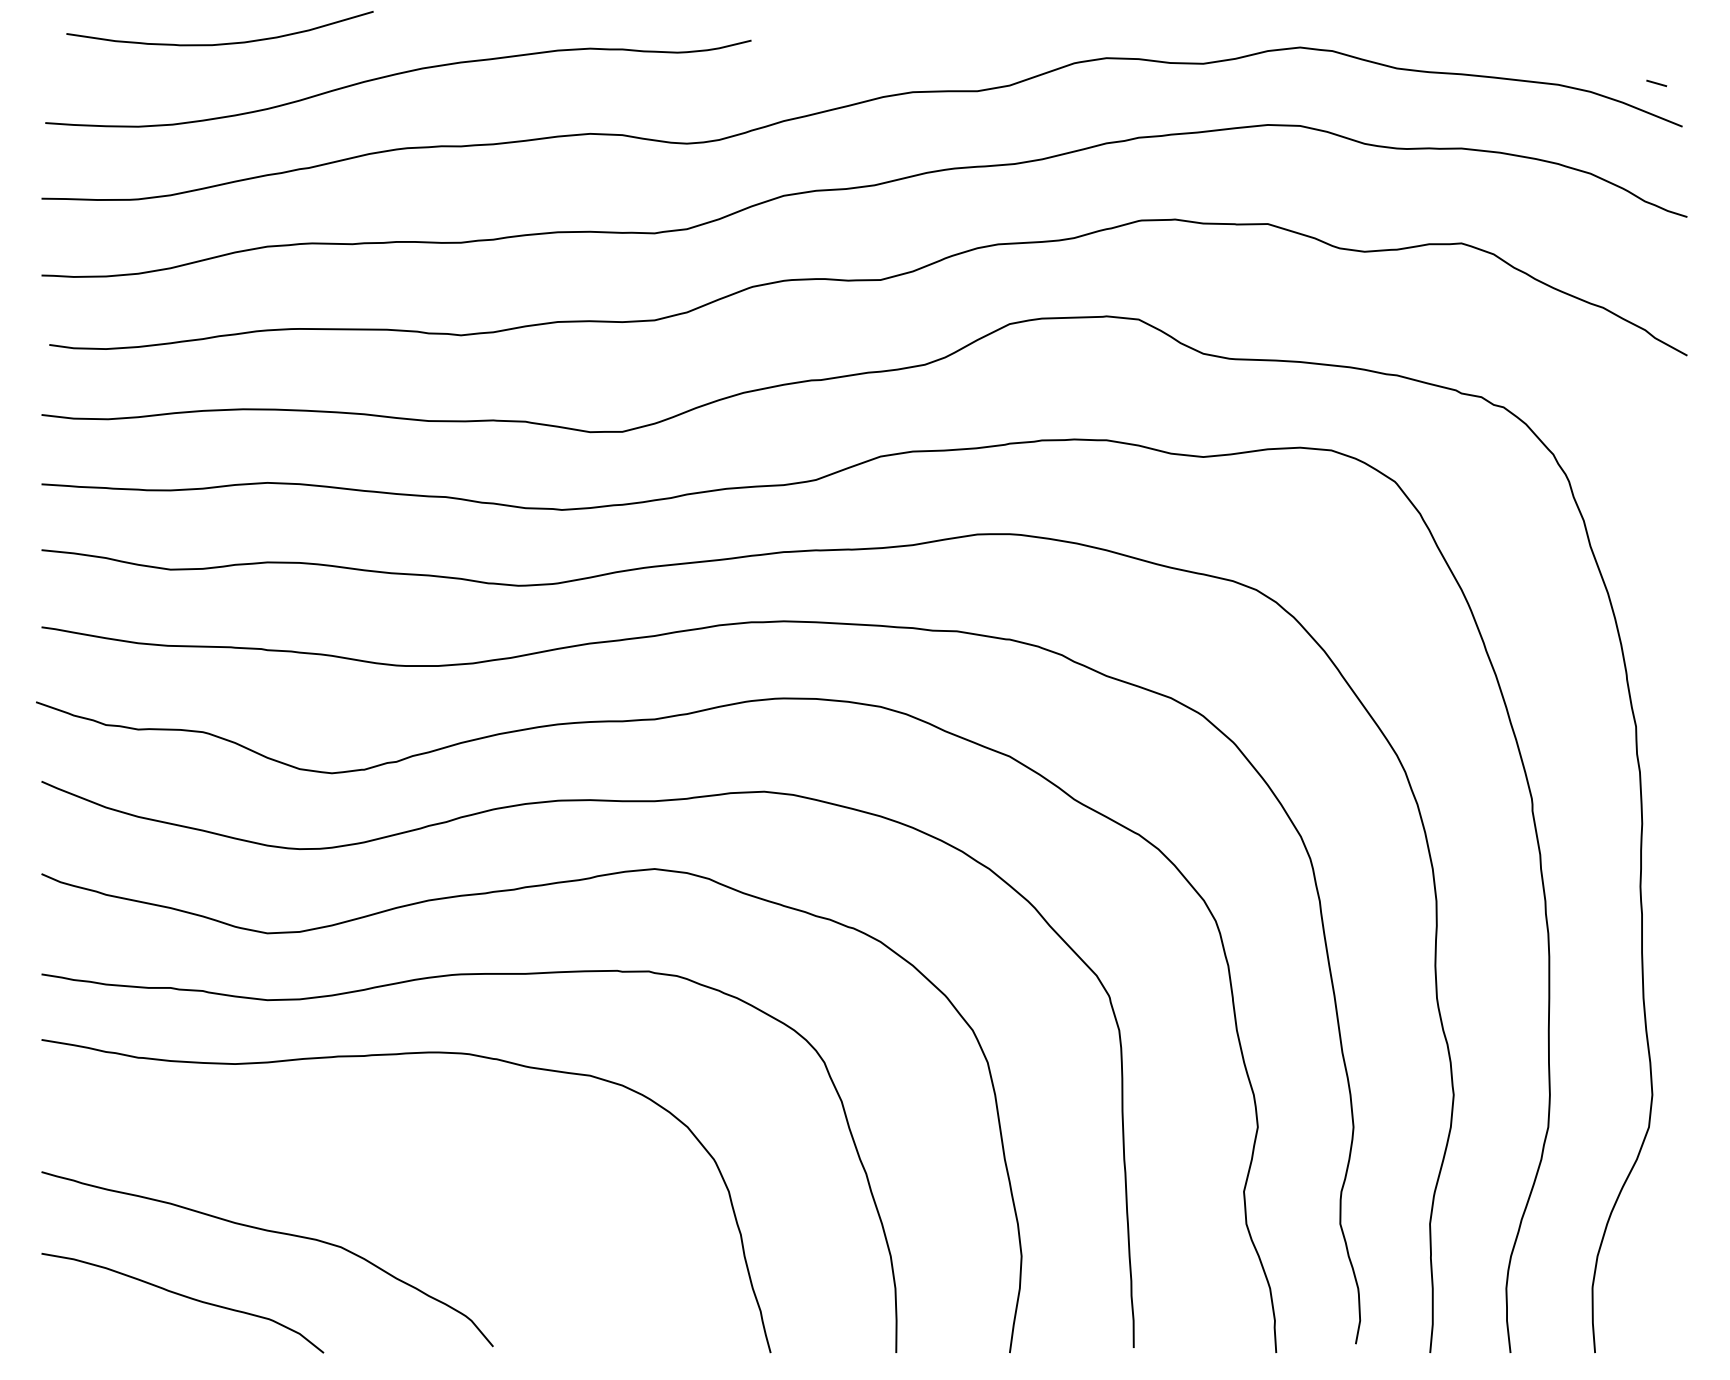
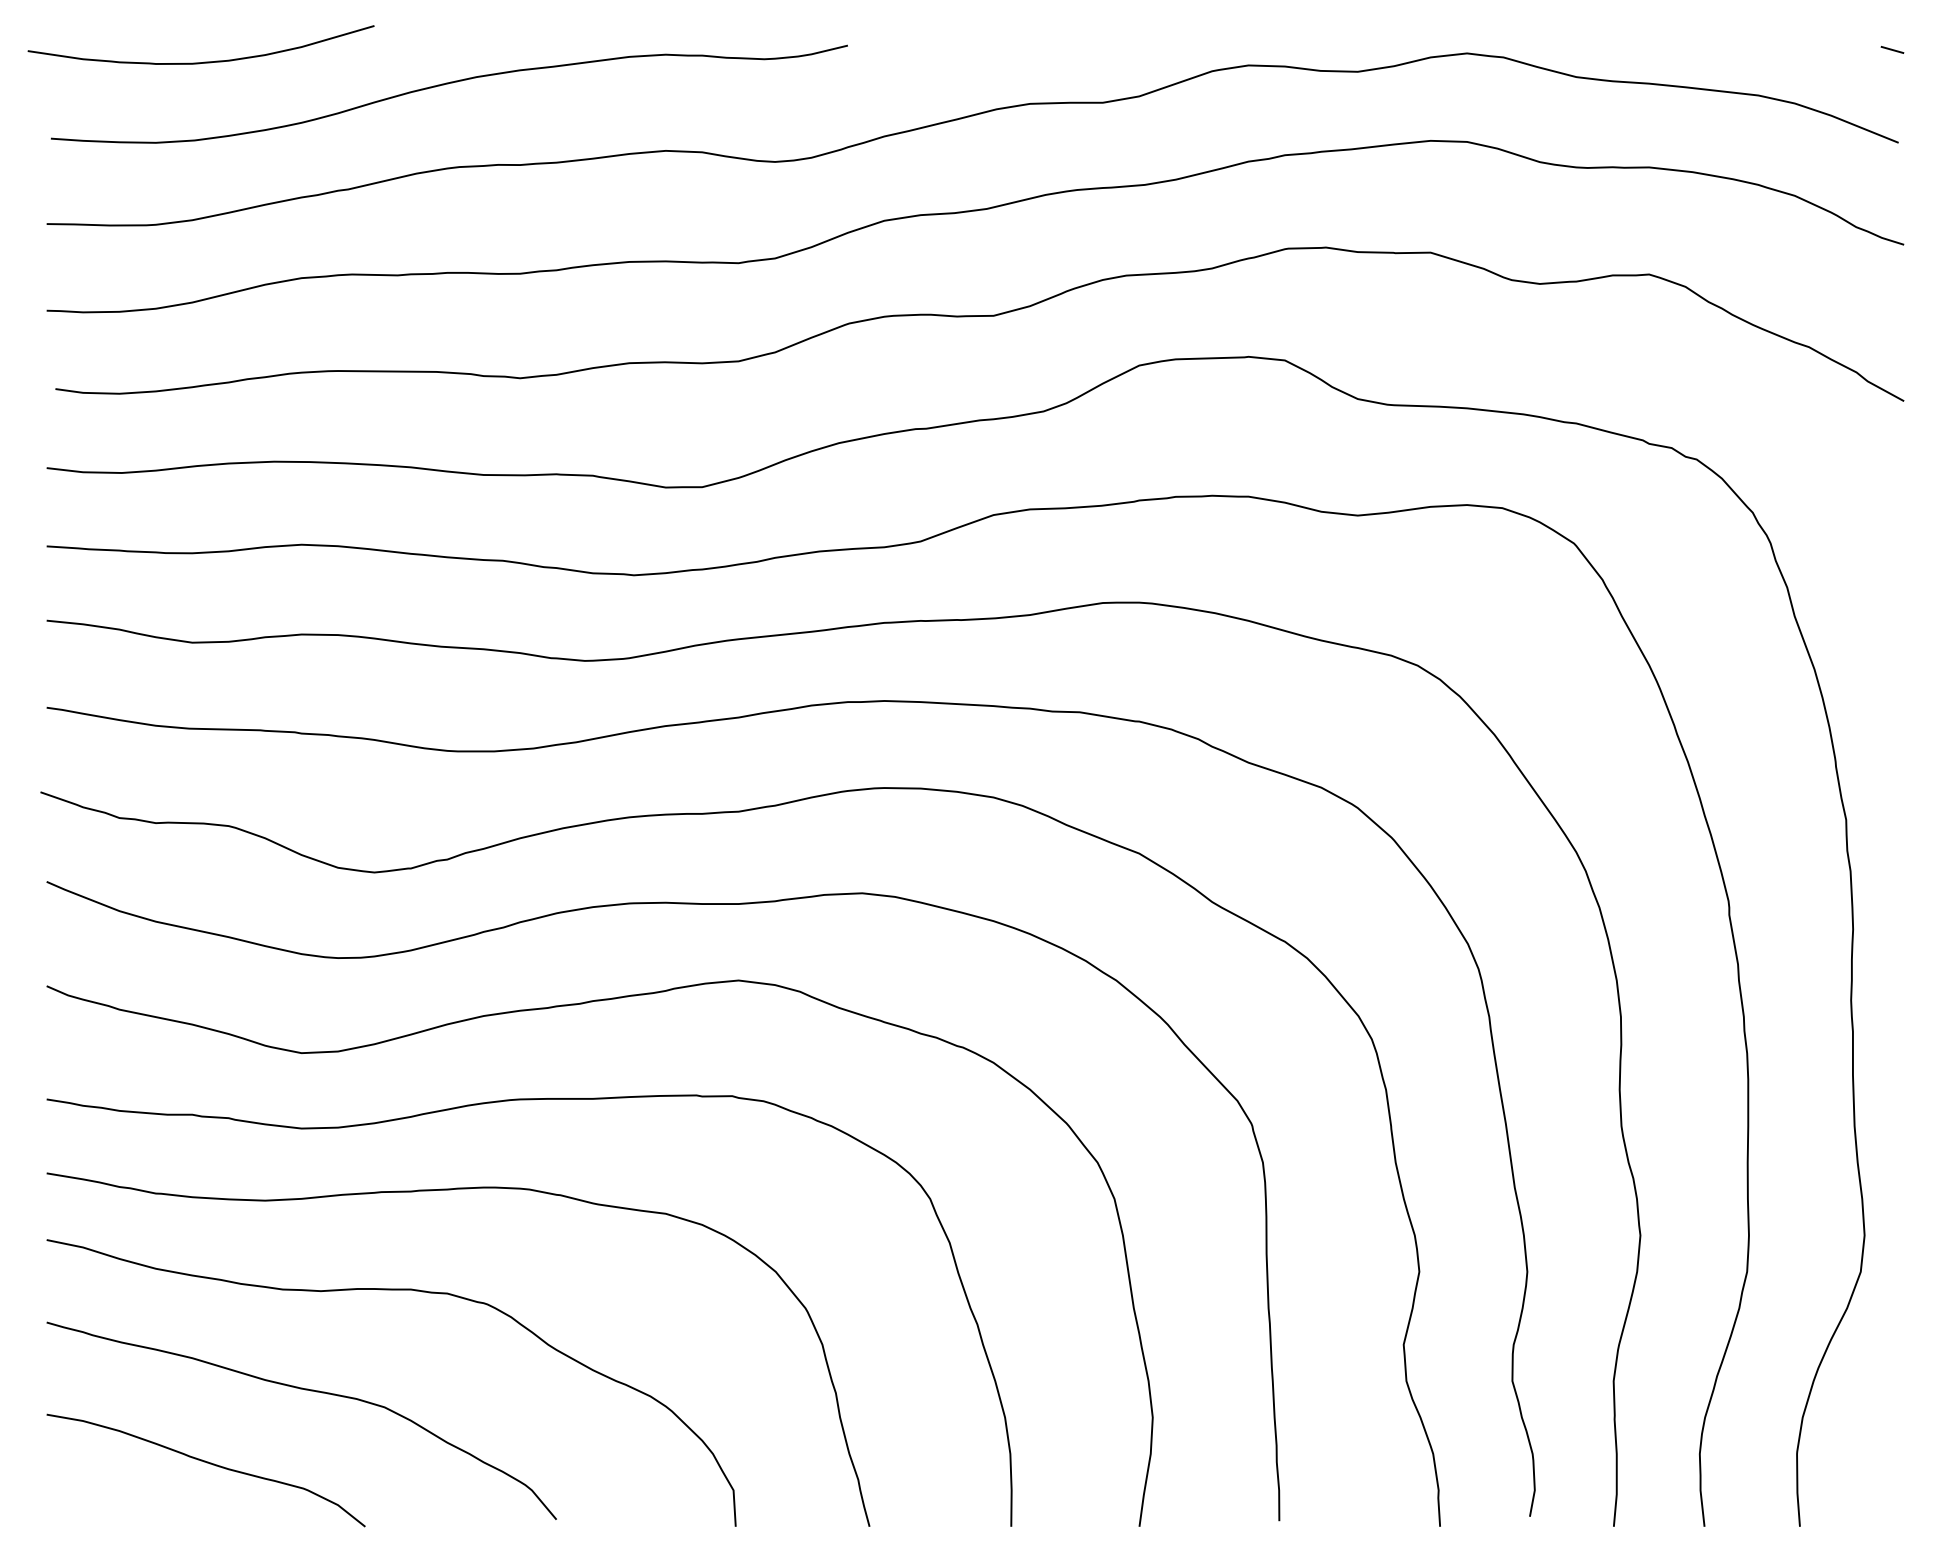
curve: (223, 43) -> (204, 61), moved
line: (1656, 83) -> (1892, 49), moved
curve: (347, 1143) -> (391, 1290), added

